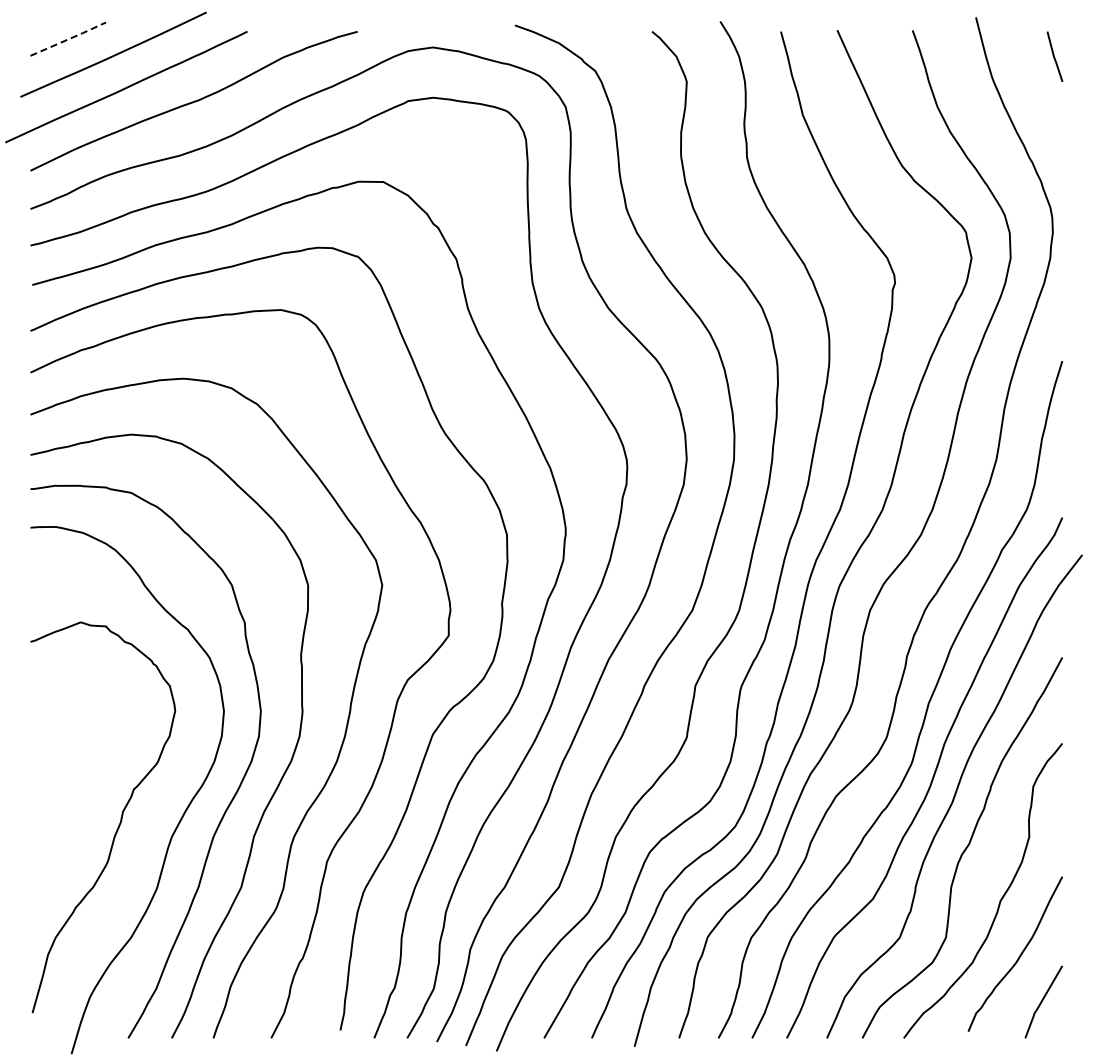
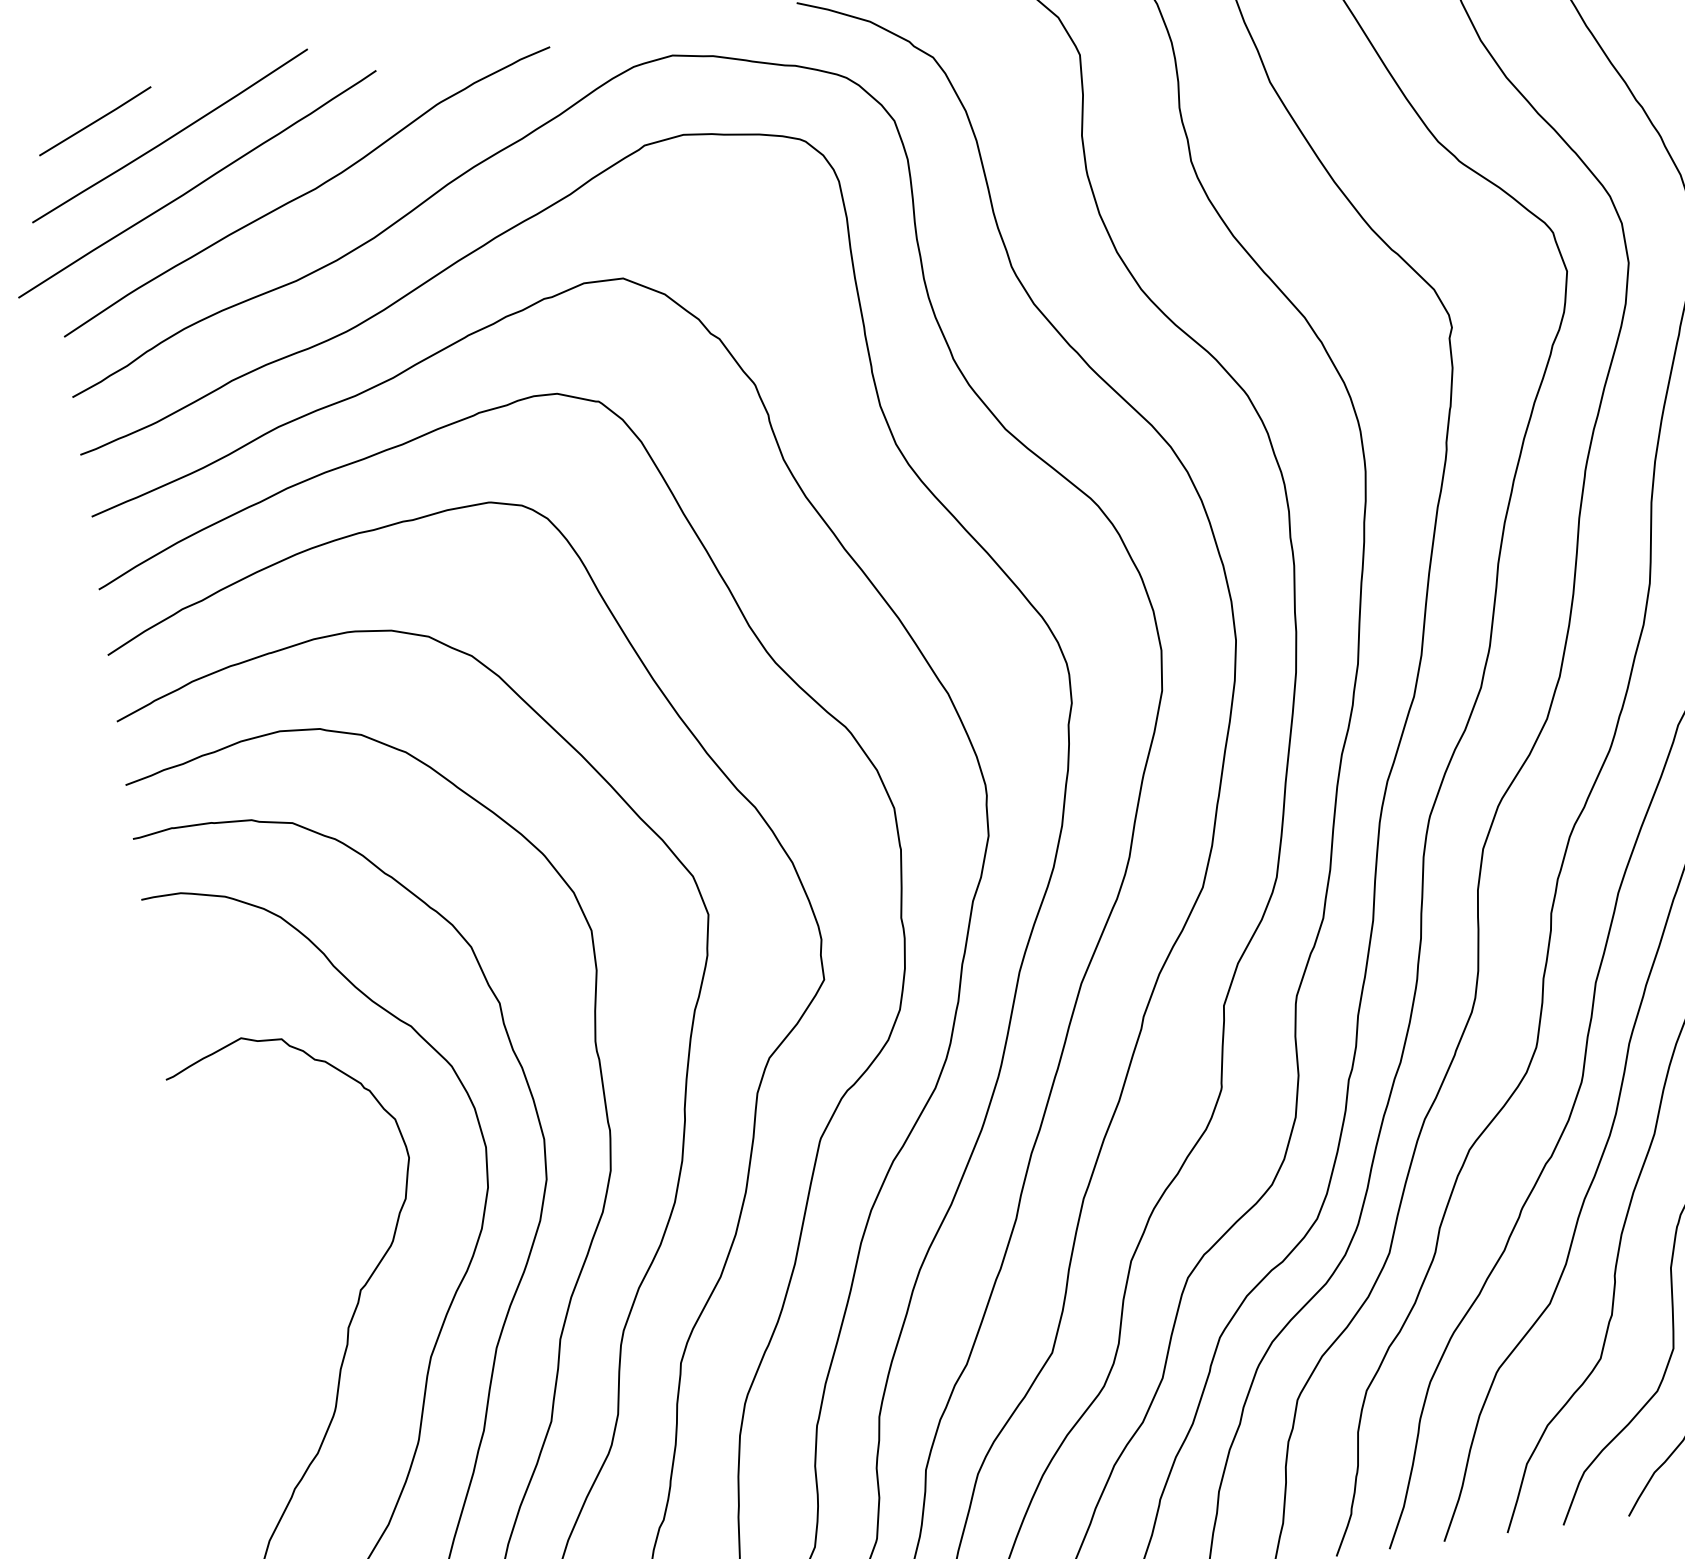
line: (68, 39) -> (95, 121), dashed -> solid

